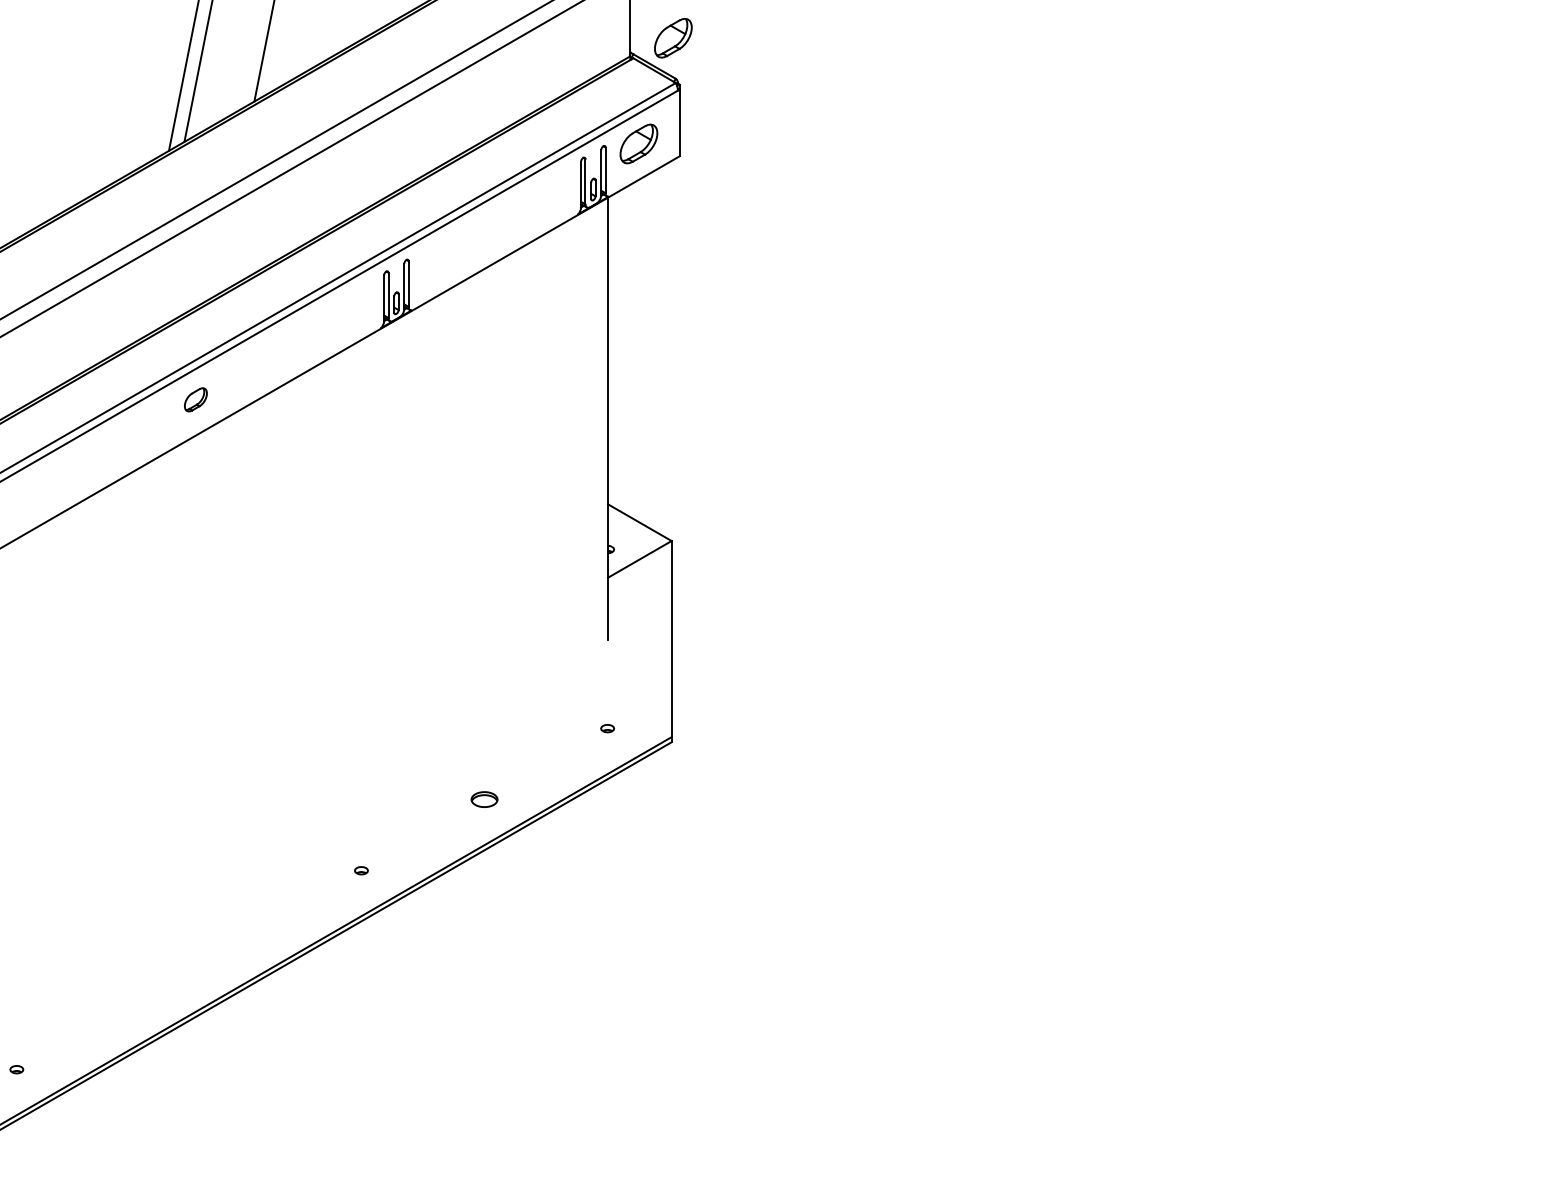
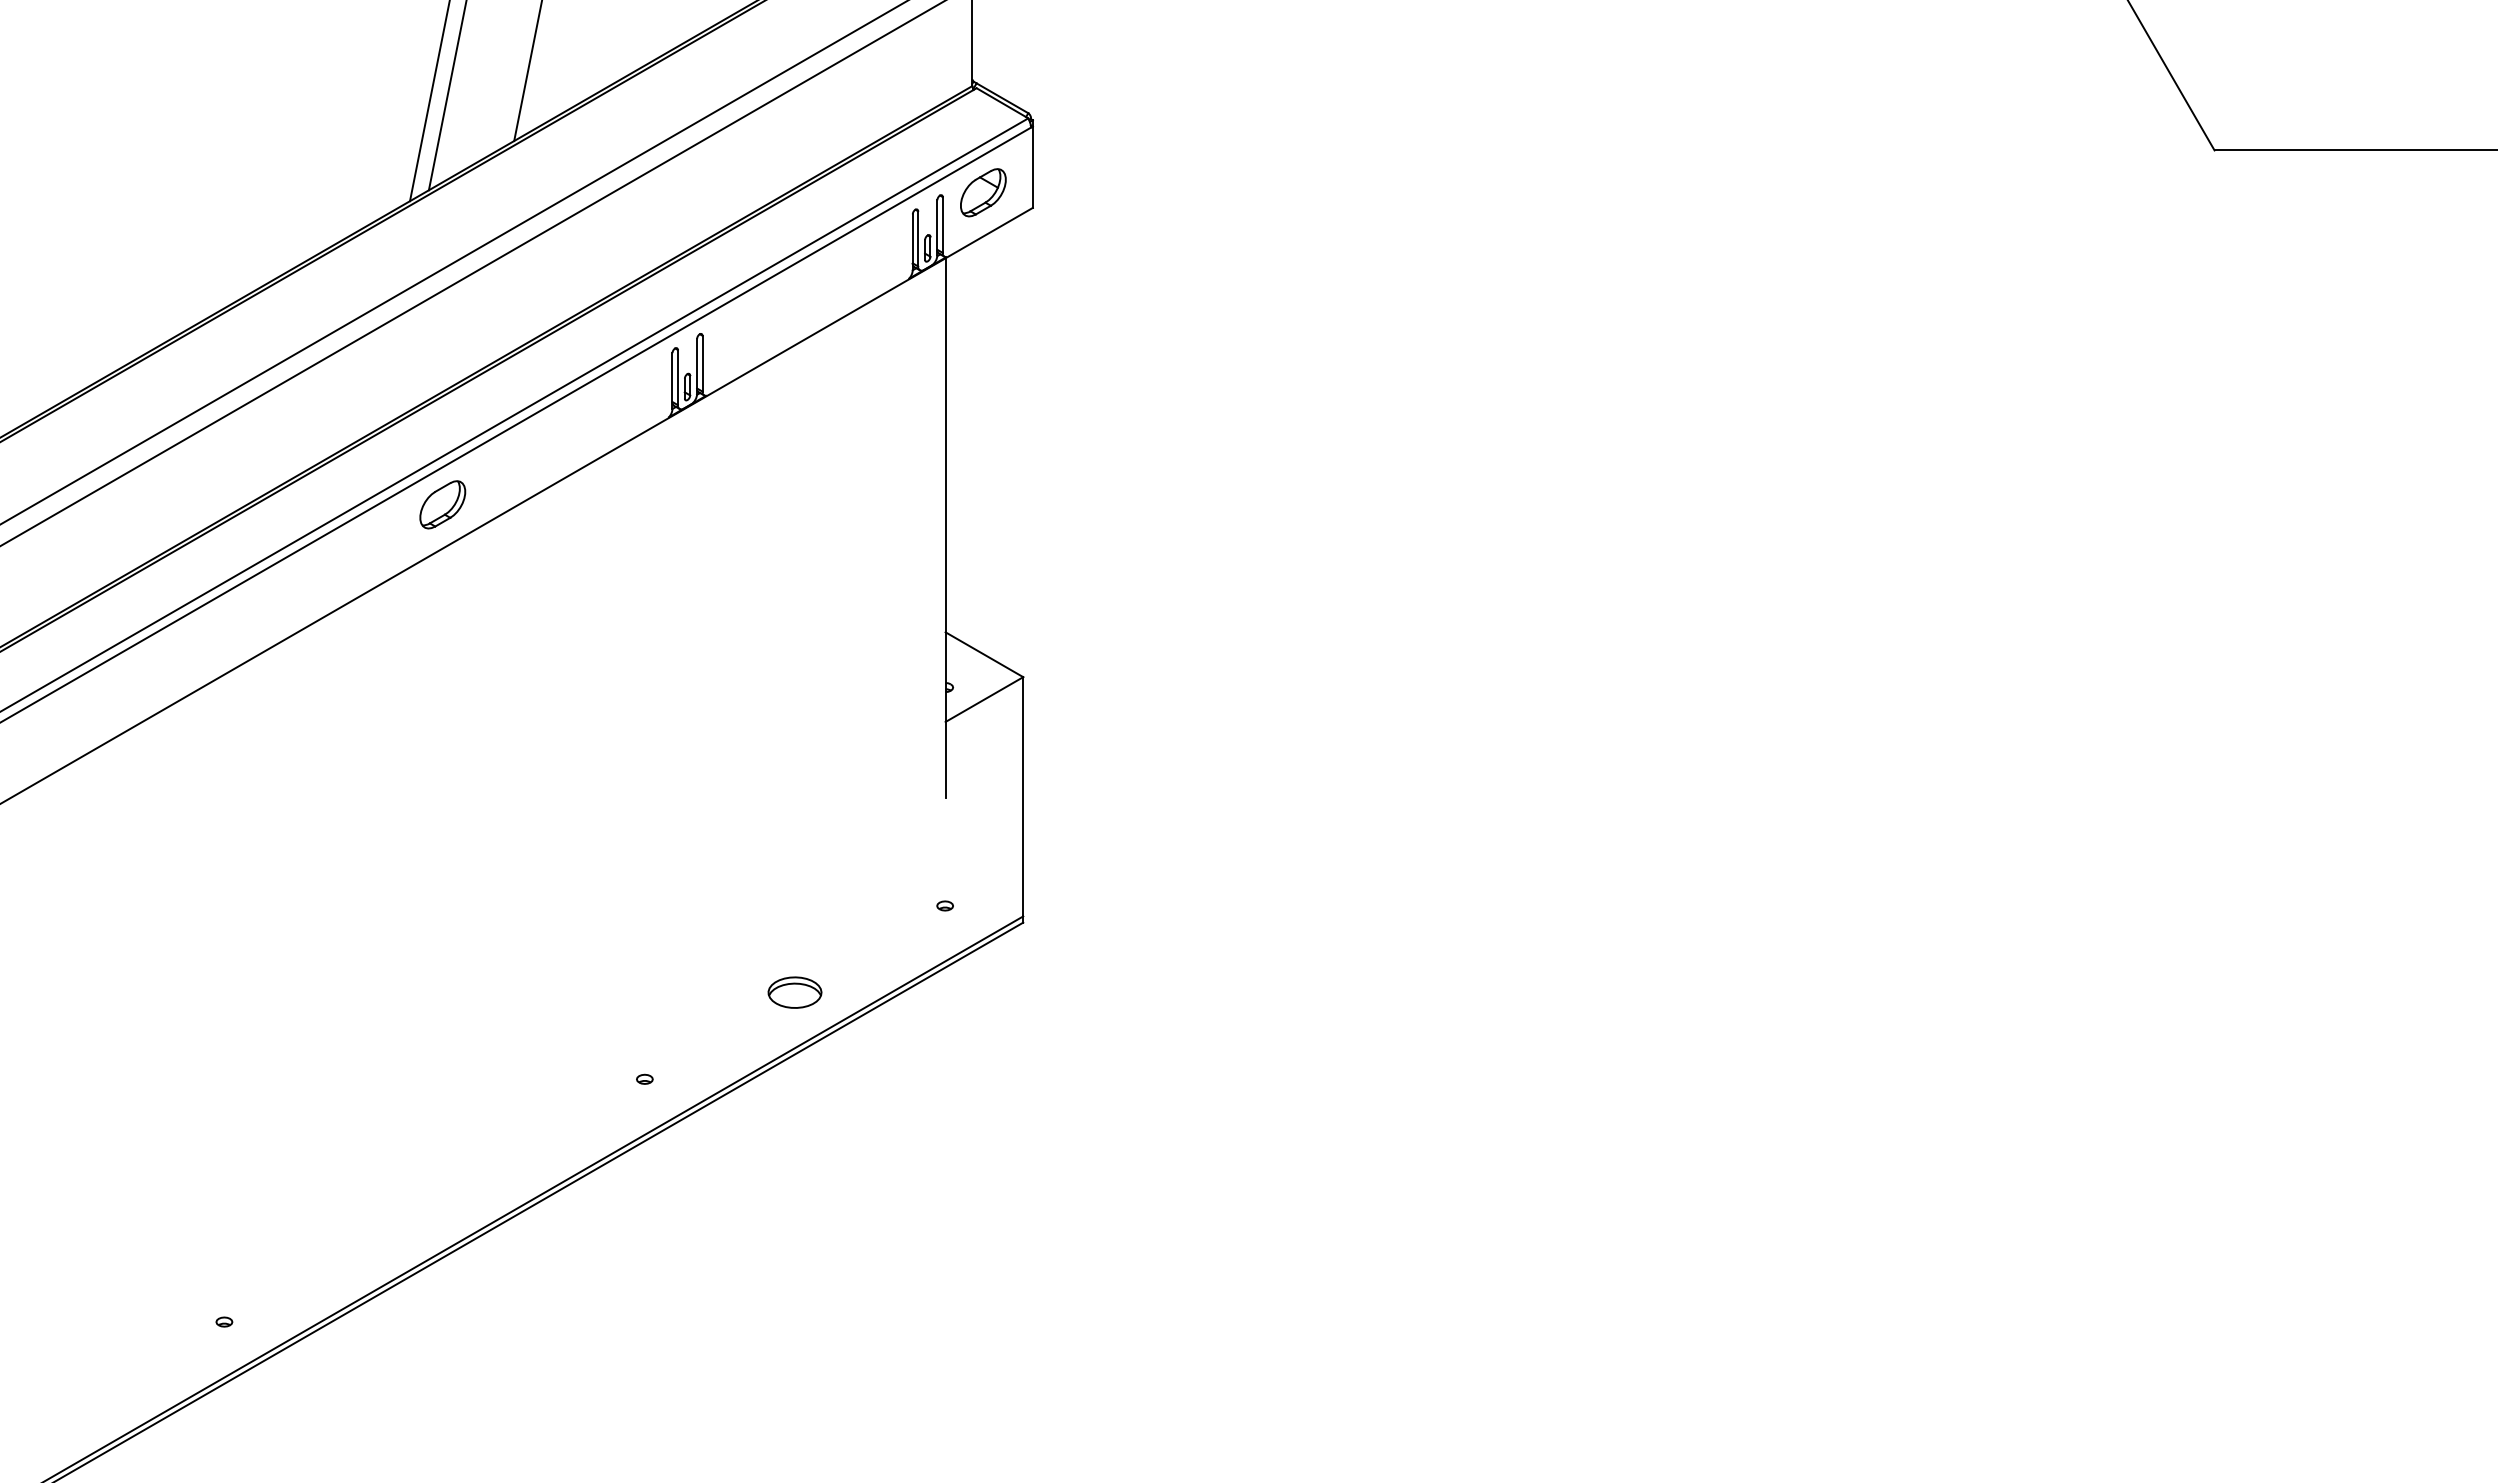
part: (673, 38) -> (1025, 63), removed
part: (195, 399) -> (442, 504), size x1.67
part: (484, 799) -> (794, 992), size x1.67

